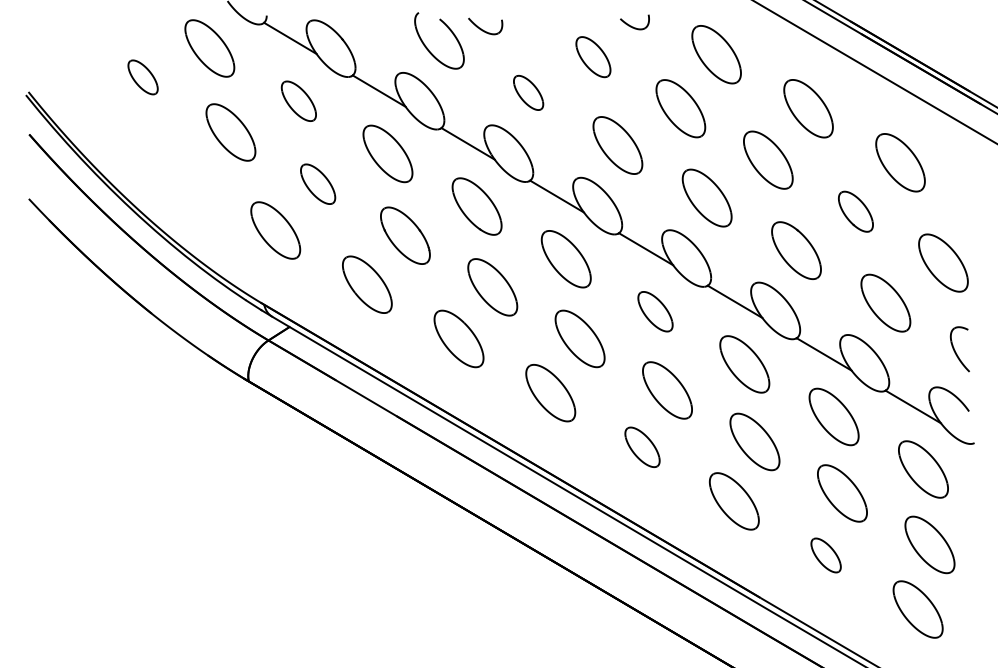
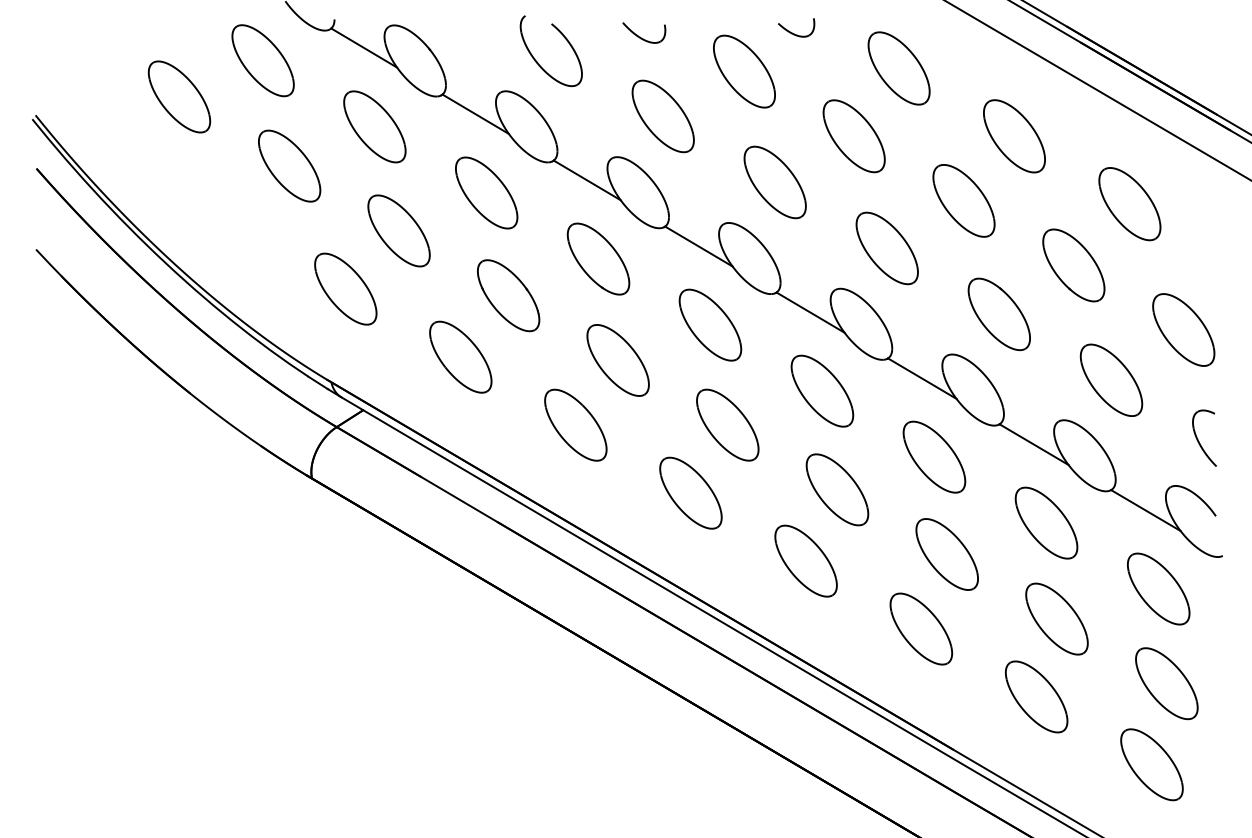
part: (485, 26) -> (644, 33), moved
part: (593, 56) -> (744, 70), size x1.43
part: (142, 77) -> (178, 97), size x1.67
part: (528, 92) -> (663, 115), size x1.67
part: (298, 101) -> (374, 127), size x1.43
part: (317, 184) -> (398, 231), size x1.43
part: (855, 211) -> (1073, 265), size x1.43
part: (655, 311) -> (822, 390), size x1.43
part: (642, 447) -> (806, 561), size x1.43
part: (825, 555) -> (1035, 696), size x1.67

